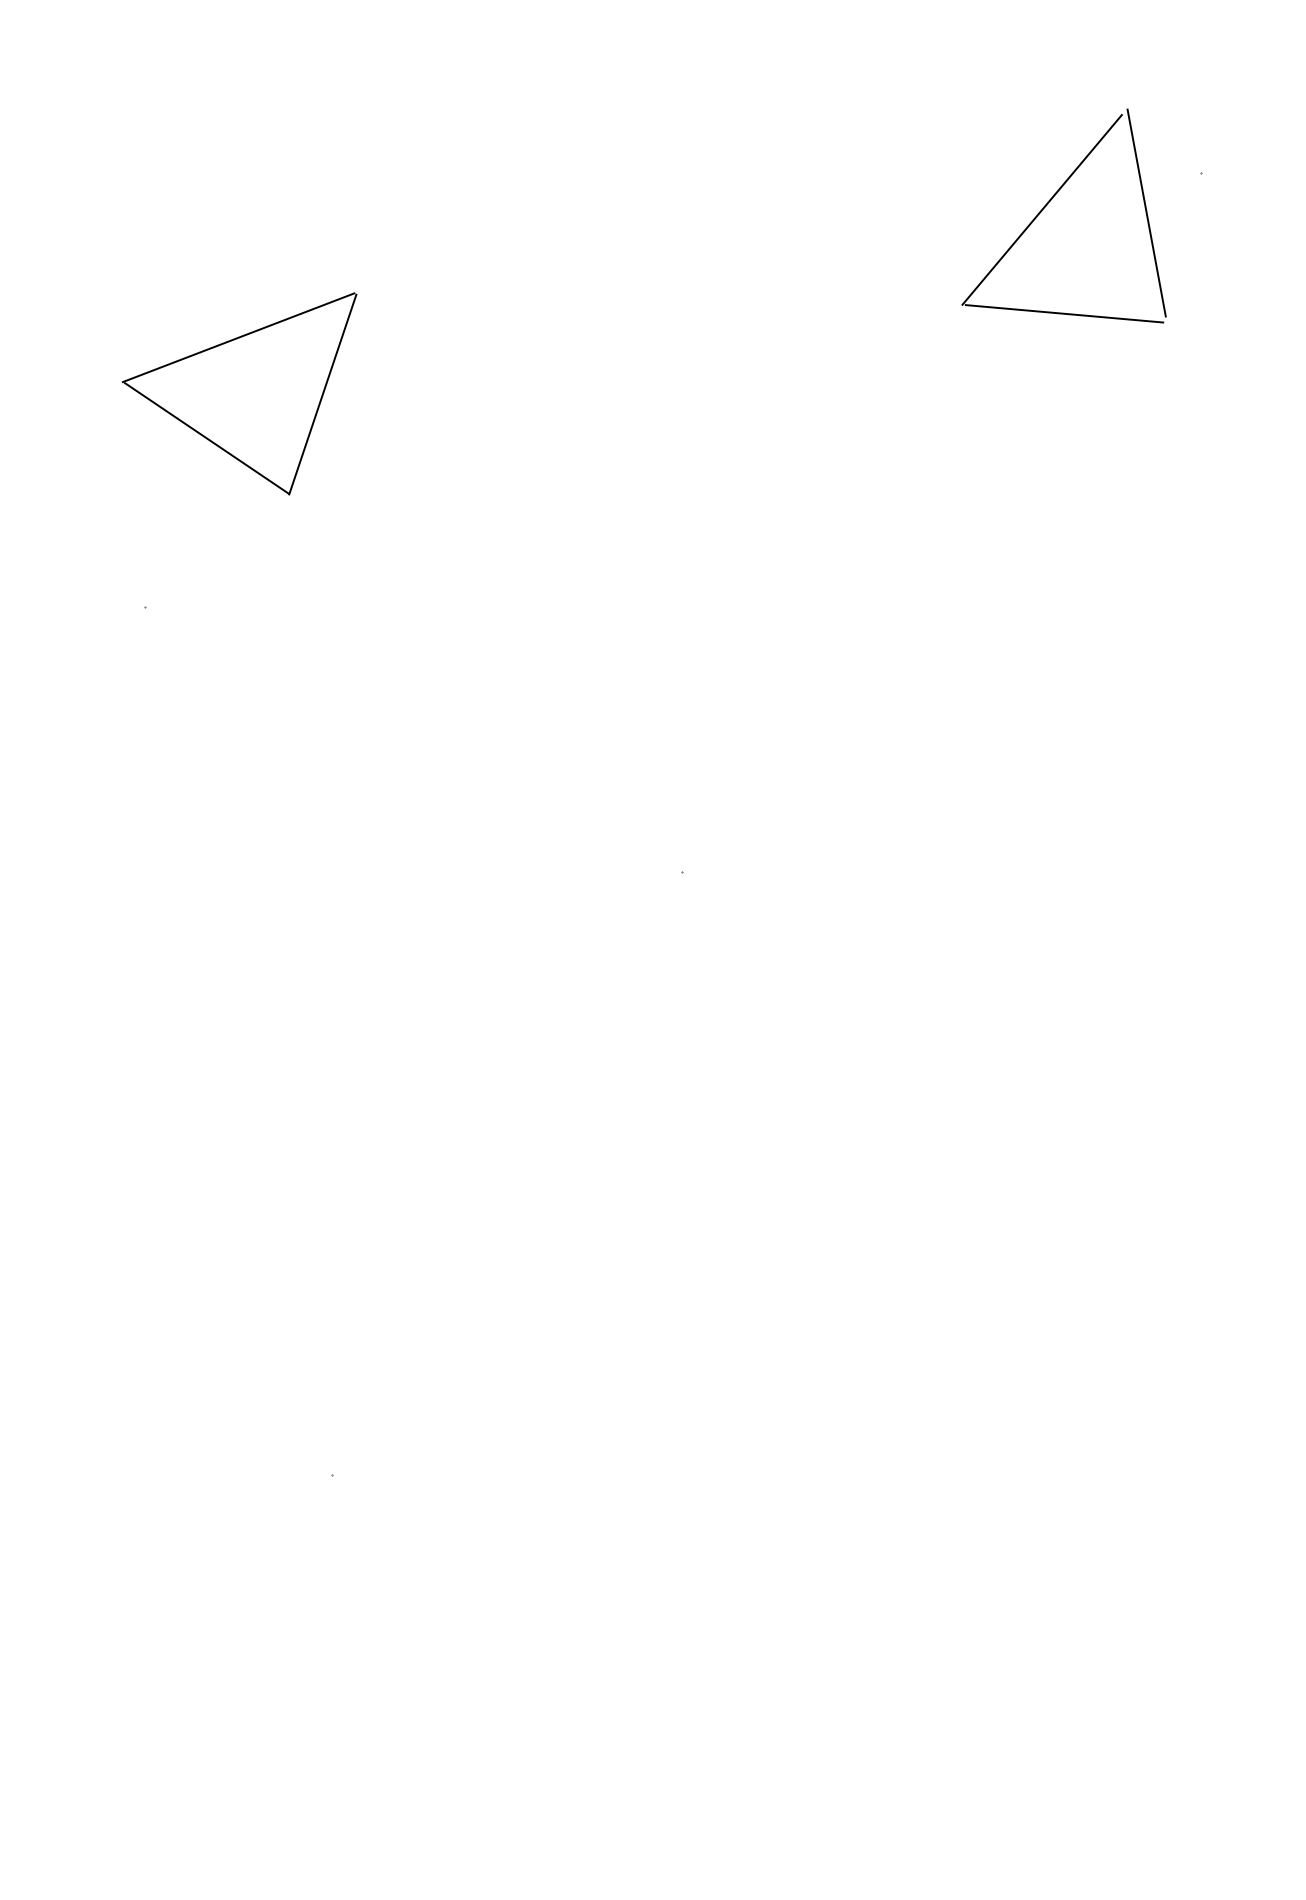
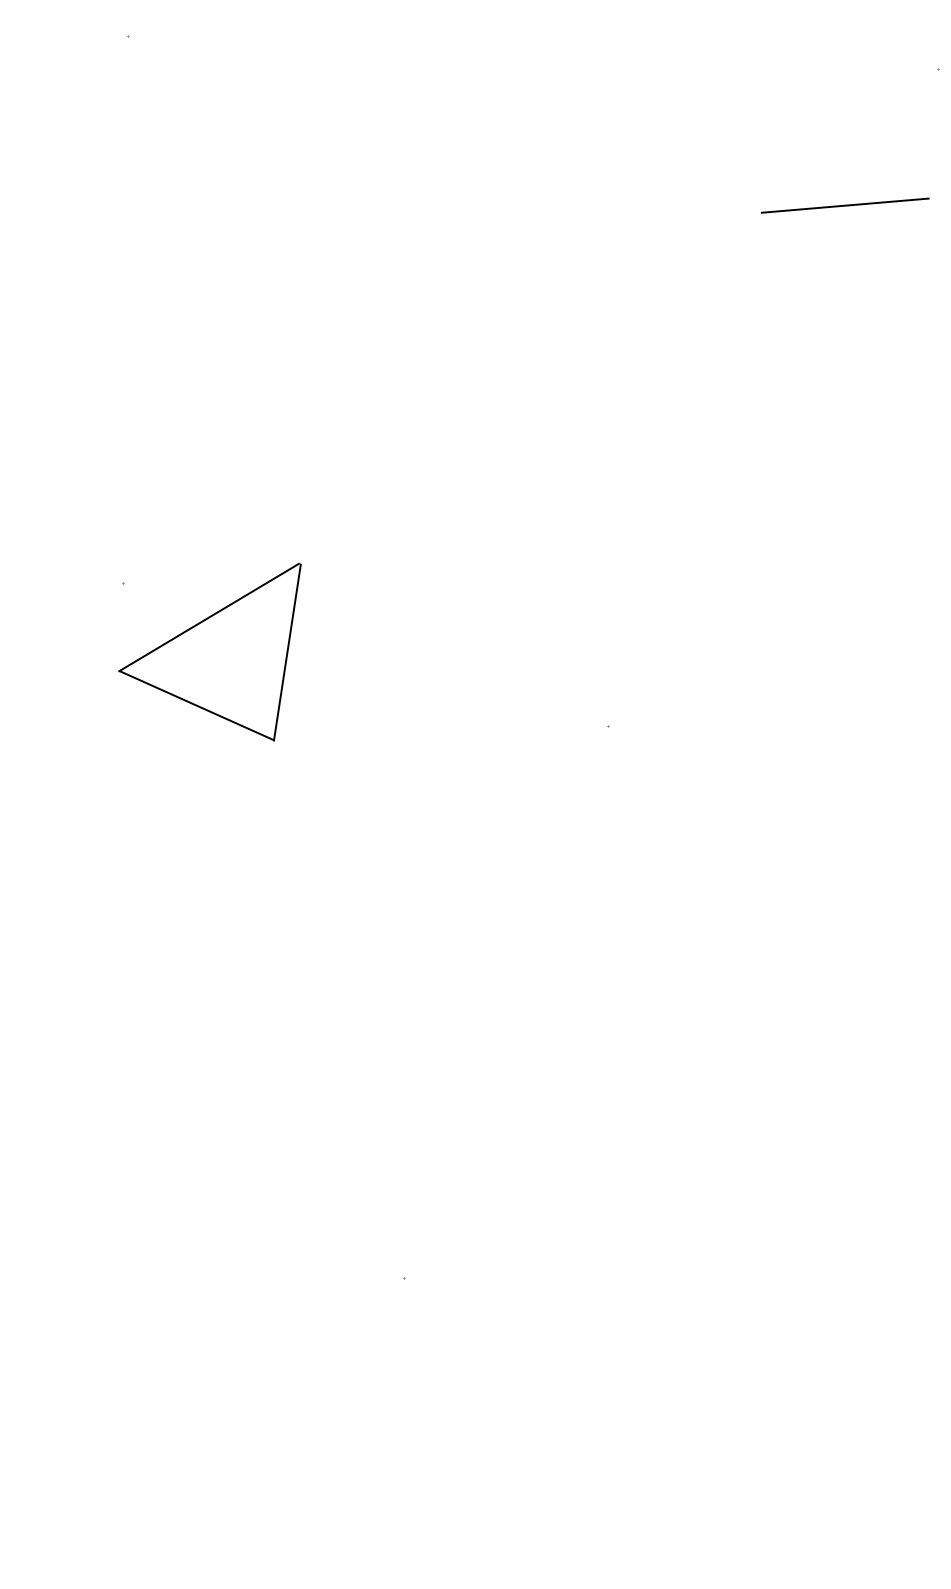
line: (1041, 209) -> (810, 122), removed
line: (1146, 212) -> (898, 109), removed
part: (239, 393) -> (217, 663), moved

